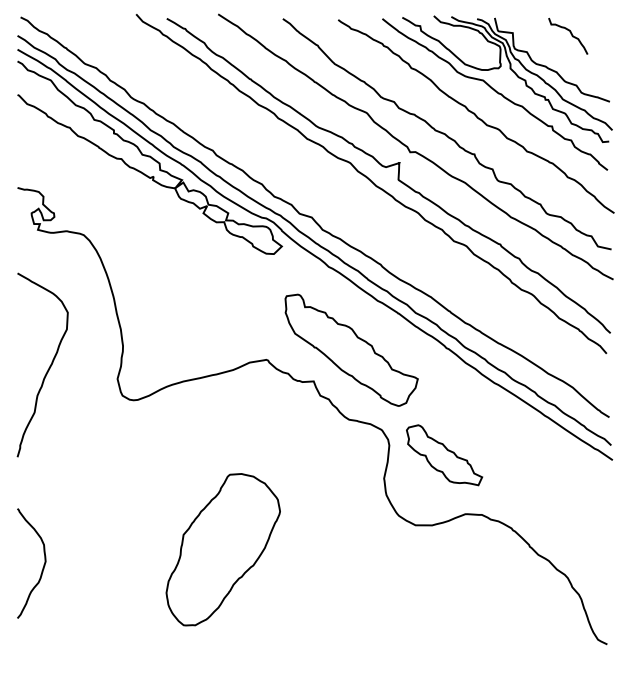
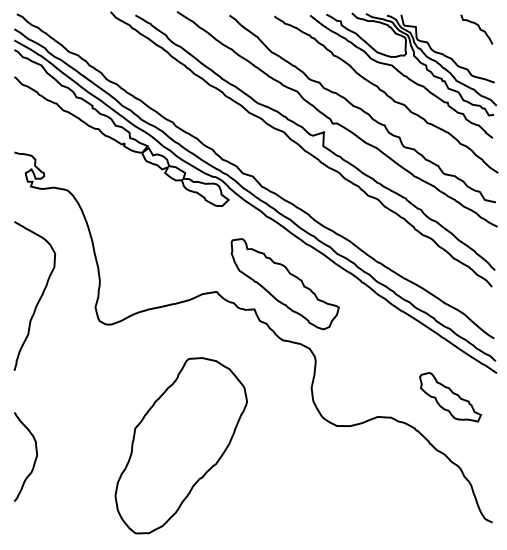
curve: (570, 33) -> (478, 27), moved
part: (444, 455) -> (450, 397), moved
part: (222, 549) -> (180, 445), size x1.43

